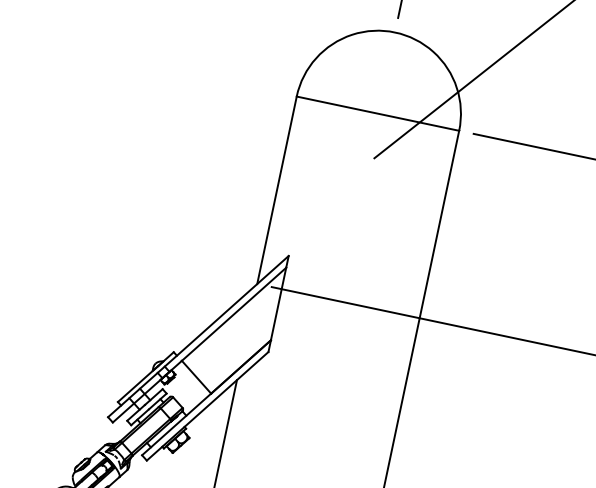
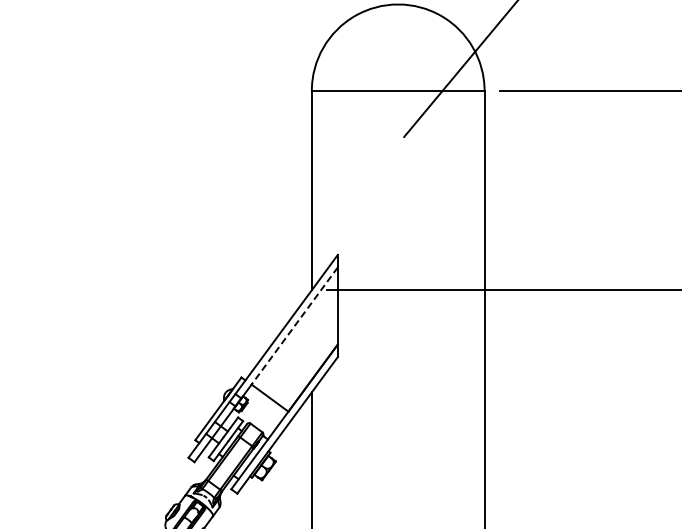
line: (233, 313) -> (294, 325), solid -> dashed

